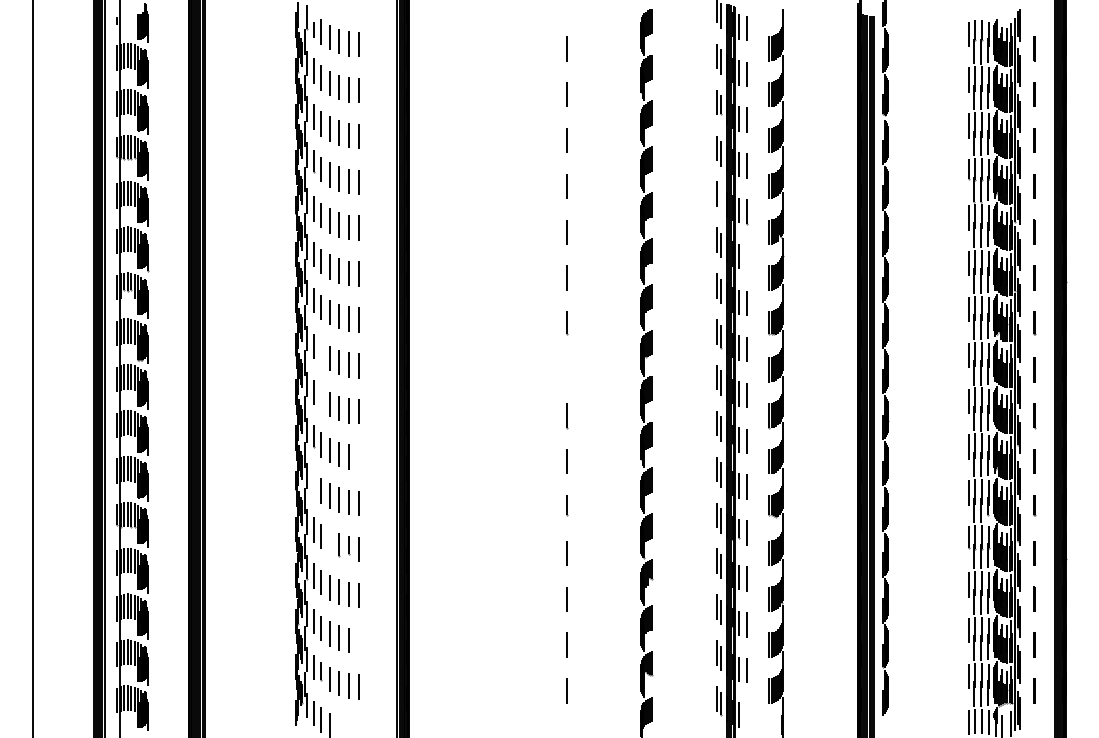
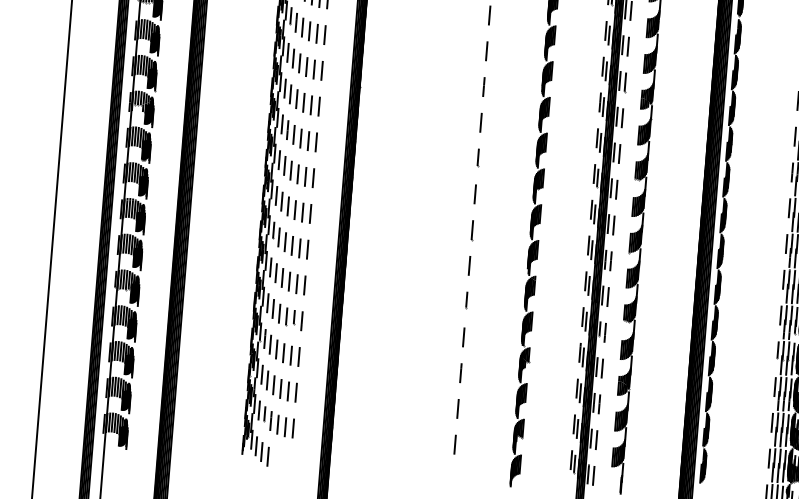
line: (721, 199) -> (606, 71), added
line: (746, 257) -> (622, 118), added
line: (321, 352) -> (285, 165), added
line: (566, 369) -> (475, 194), added
line: (321, 398) -> (282, 201), added
line: (358, 457) -> (307, 249), added
line: (313, 483) -> (270, 267), added
line: (329, 541) -> (279, 313), added
line: (358, 640) -> (295, 392), added
line: (746, 716) -> (593, 475), added

